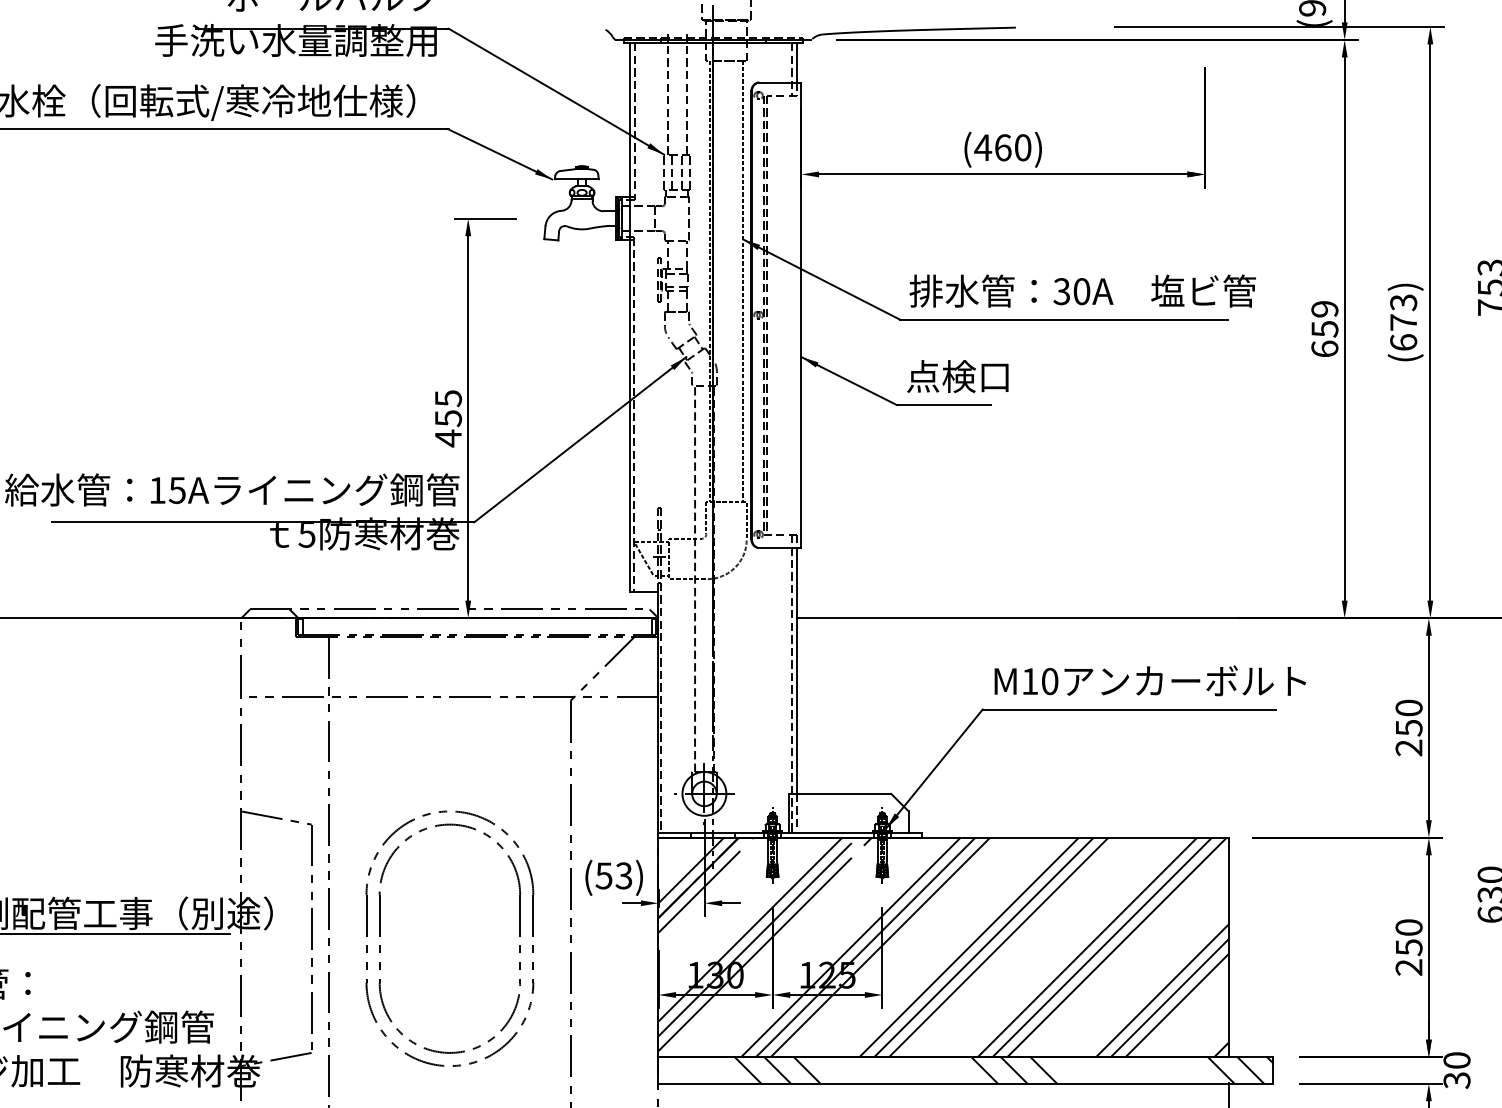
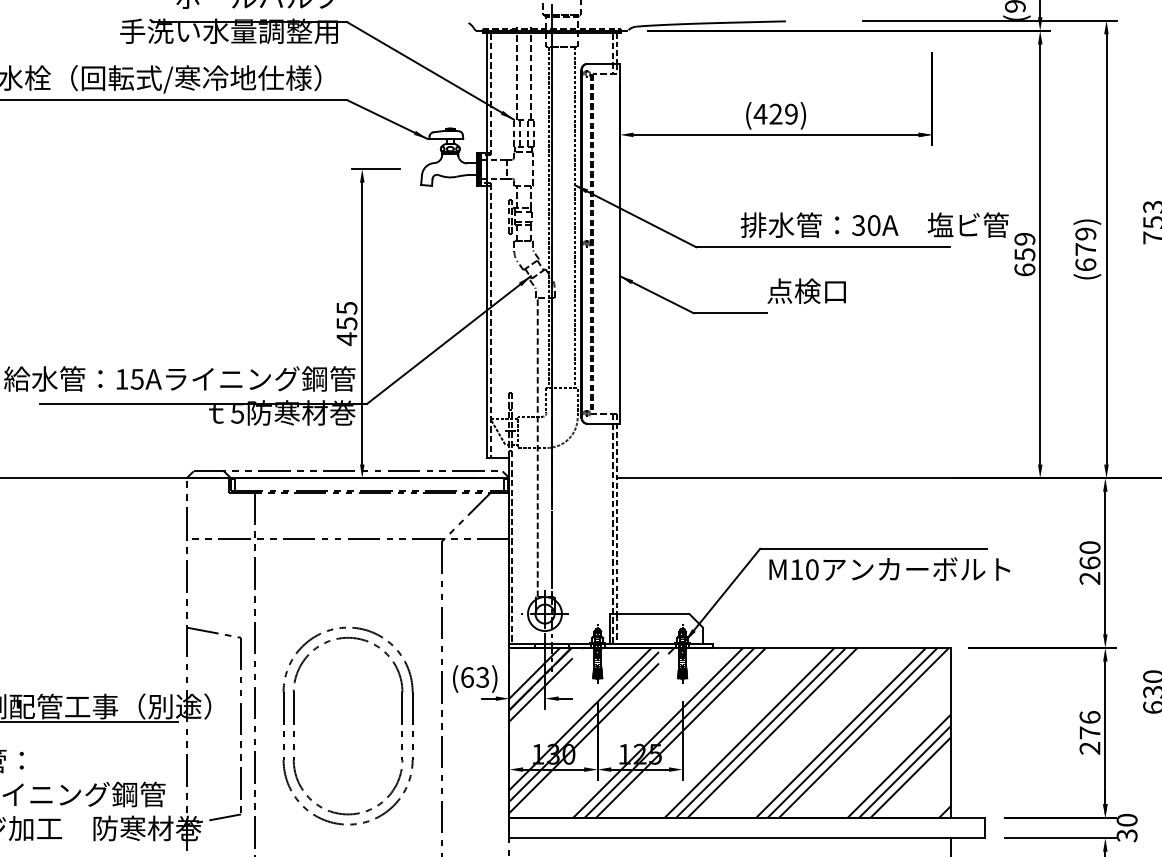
line: (796, 62) -> (616, 48), solid -> dashed
text: (1012, 147) -> (783, 114), (460) -> (429)
text: (1082, 290) -> (874, 224), moved
text: (1403, 302) -> (1085, 233), (673) -> (679)
text: (957, 376) -> (806, 291), moved
line: (796, 670) -> (616, 518), solid -> dashed
text: (1149, 680) -> (889, 568), moved
text: (1408, 727) -> (1089, 562), 250 -> 260
text: (603, 875) -> (466, 677), (53) -> (63)
text: (1408, 937) -> (1089, 725), 250 -> 276
hatch: (1003, 1070) -> (776, 828), removed

